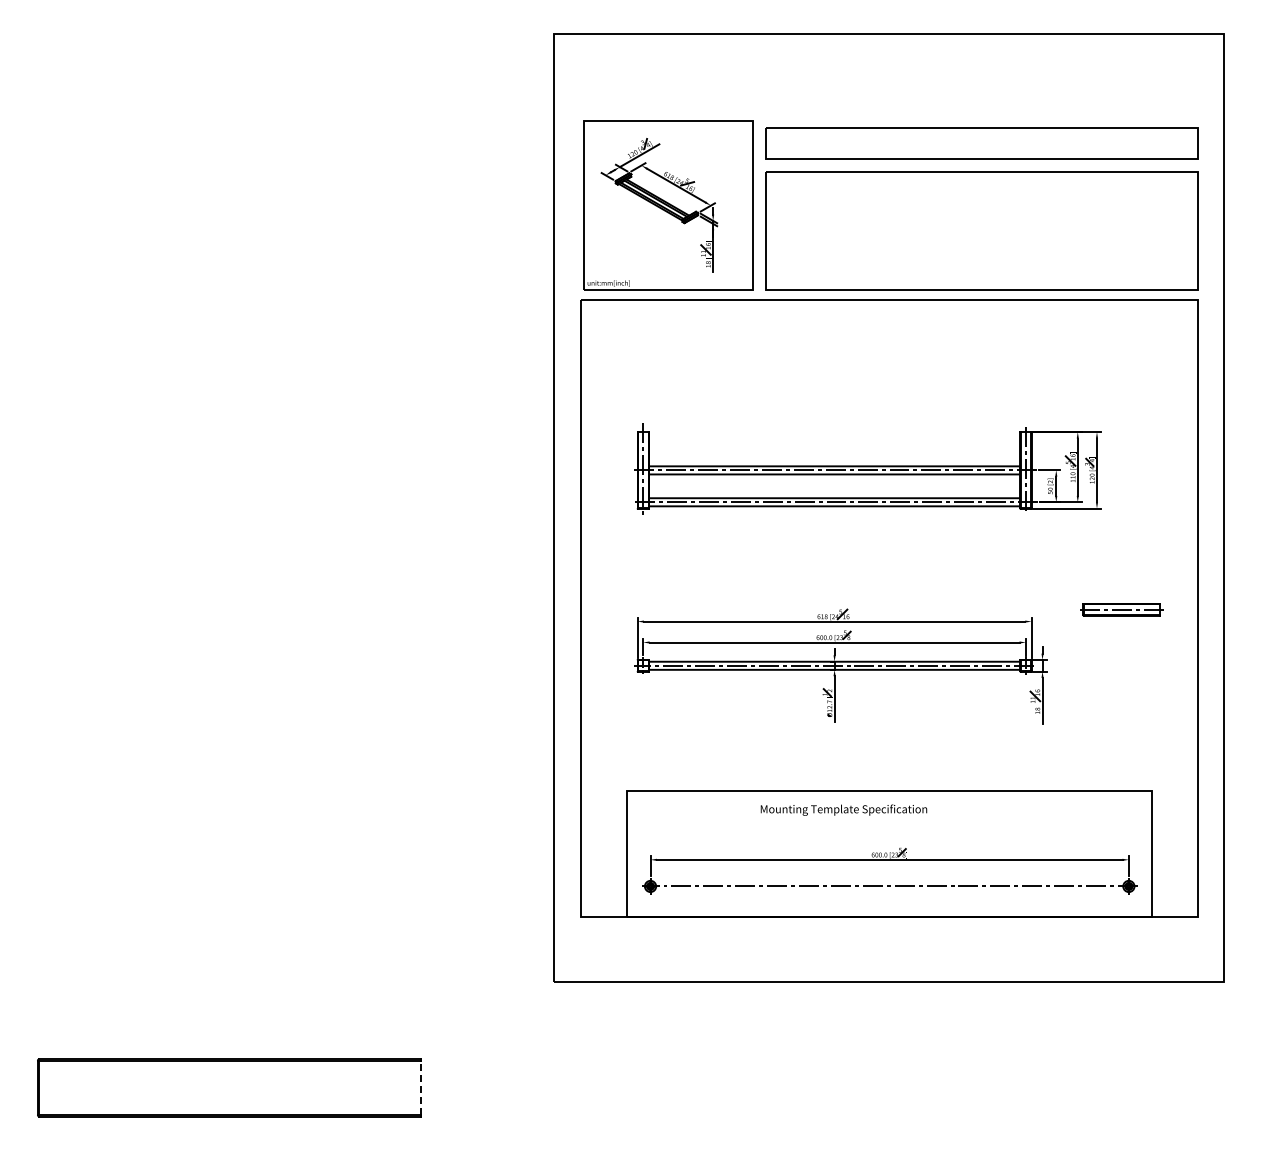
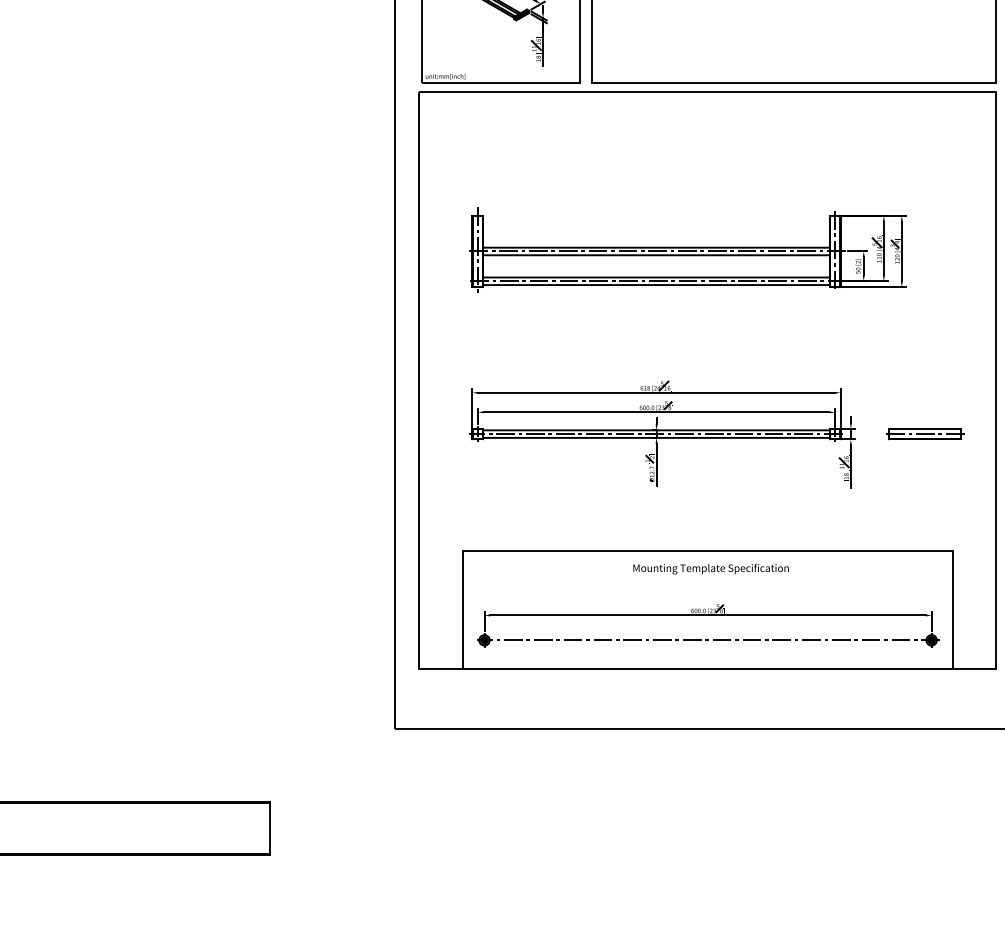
part: (1121, 609) -> (924, 433), moved
text: (843, 809) -> (710, 568), moved
line: (420, 1087) -> (269, 828), dashed -> solid

